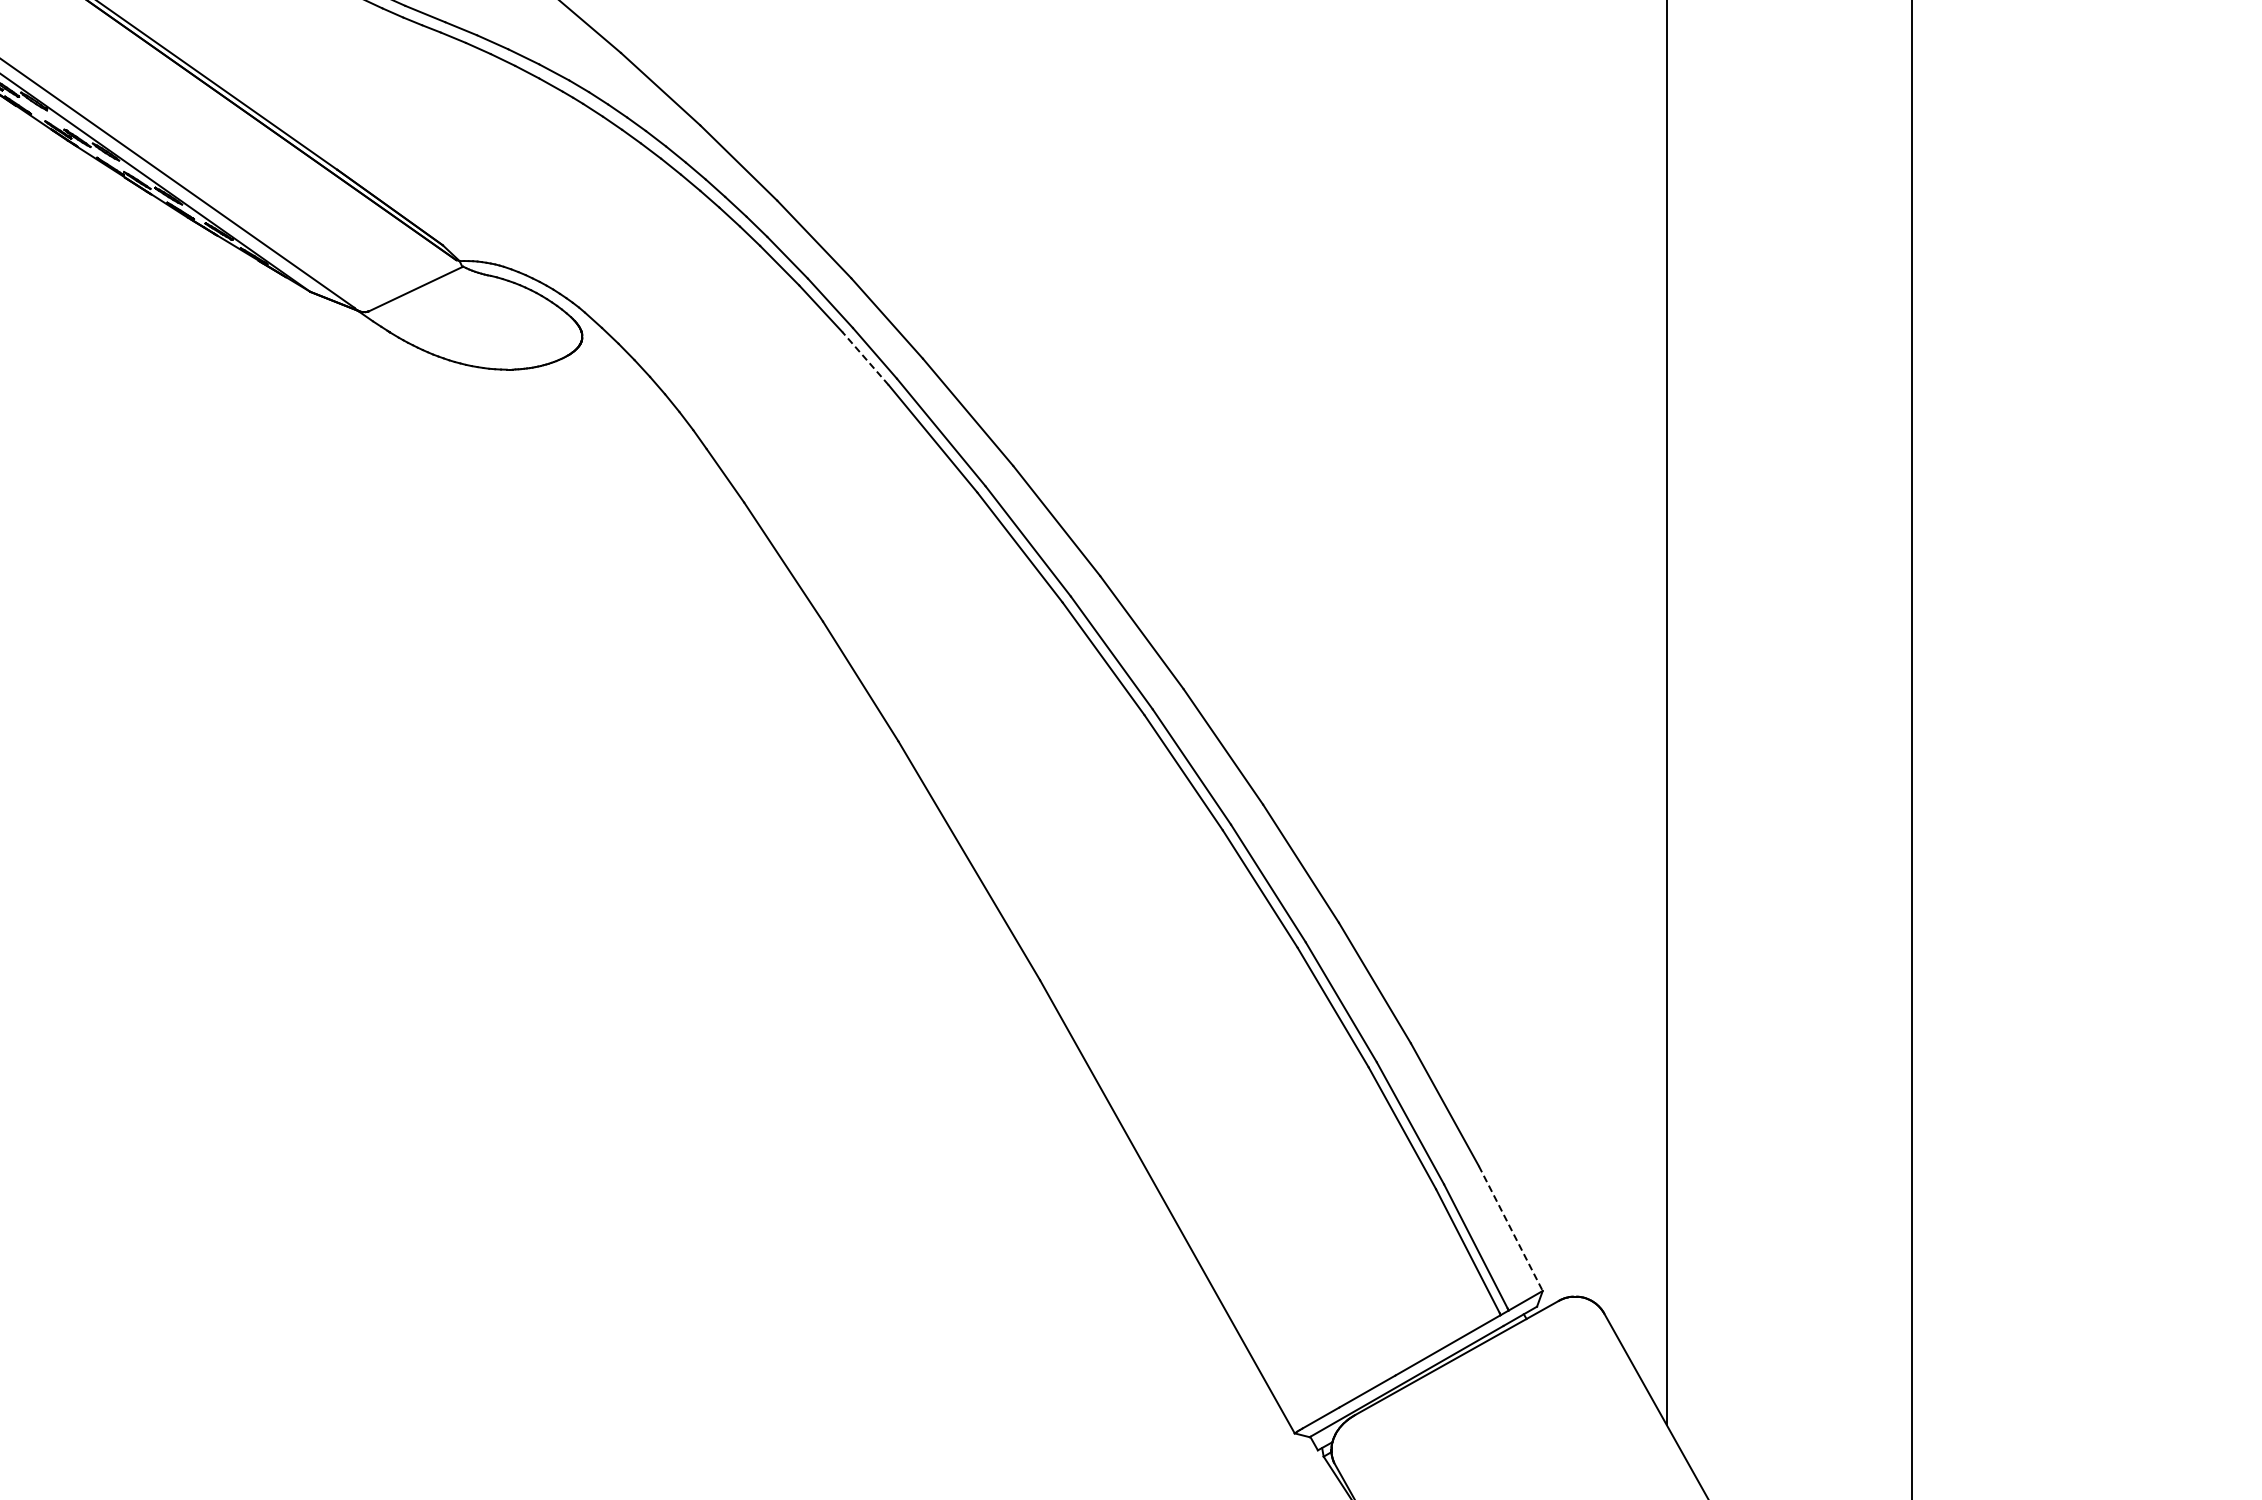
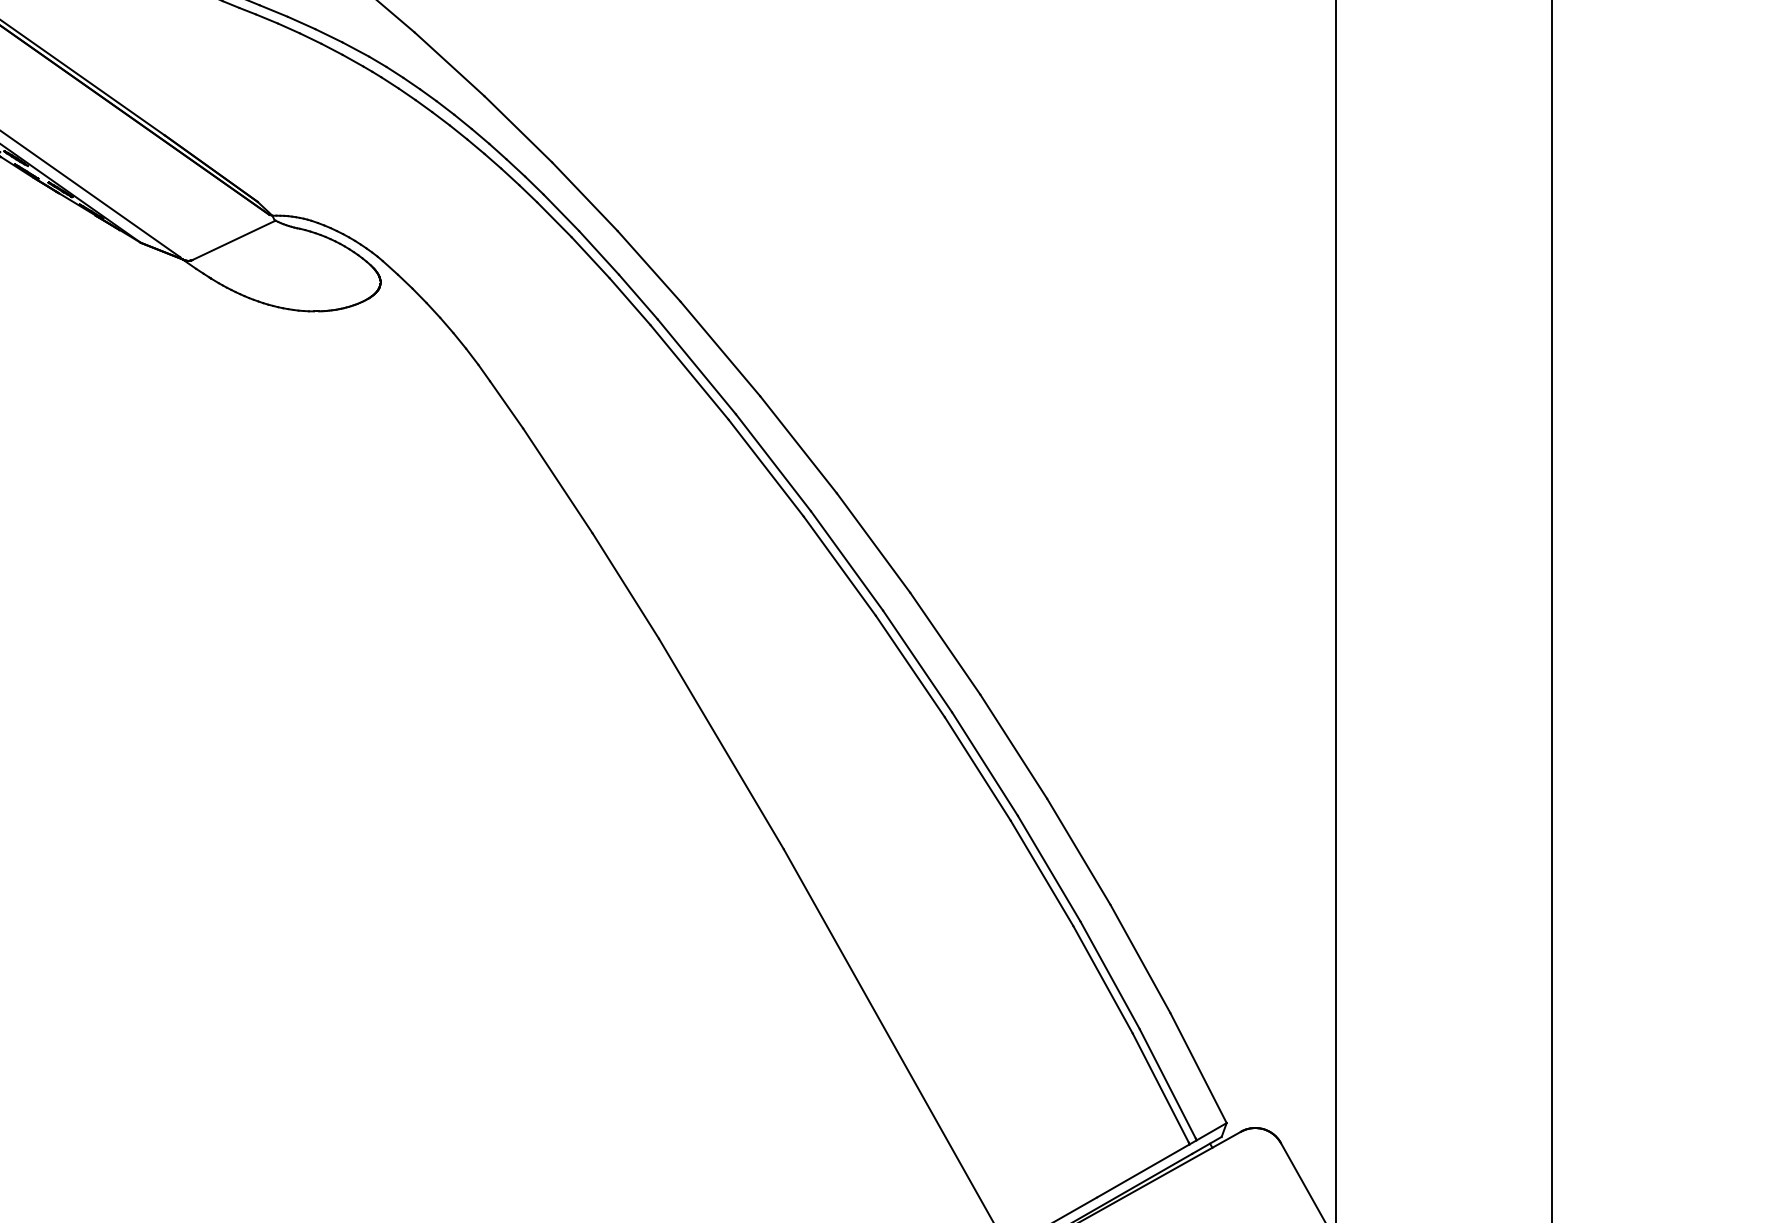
line: (865, 358) -> (630, 301), dashed -> solid
line: (1511, 1228) -> (1199, 1068), dashed -> solid

